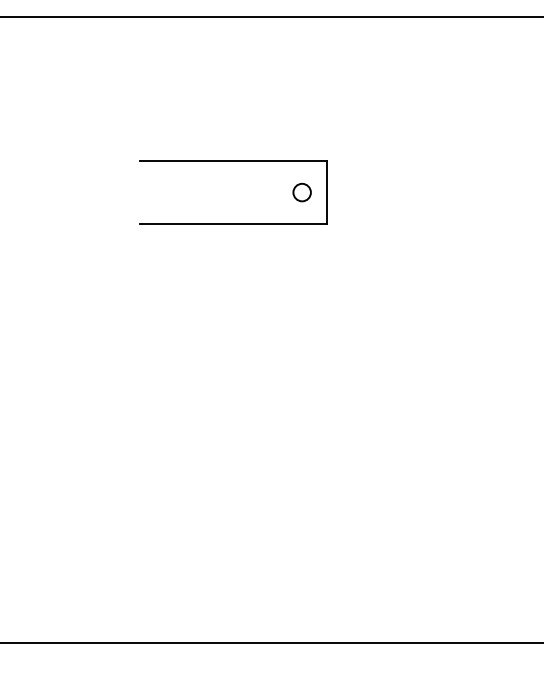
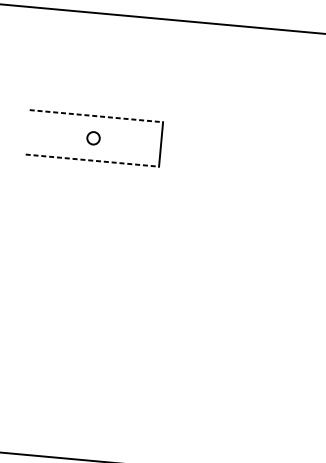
line: (233, 161) -> (96, 116), solid -> dashed
circle: (301, 192) -> (93, 138), moved
line: (233, 223) -> (92, 160), solid -> dashed

